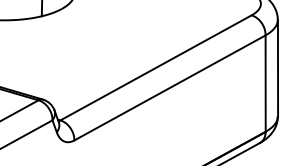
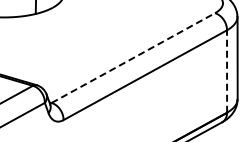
line: (156, 67) -> (133, 57), solid -> dashed
line: (266, 83) -> (227, 71), solid -> dashed

